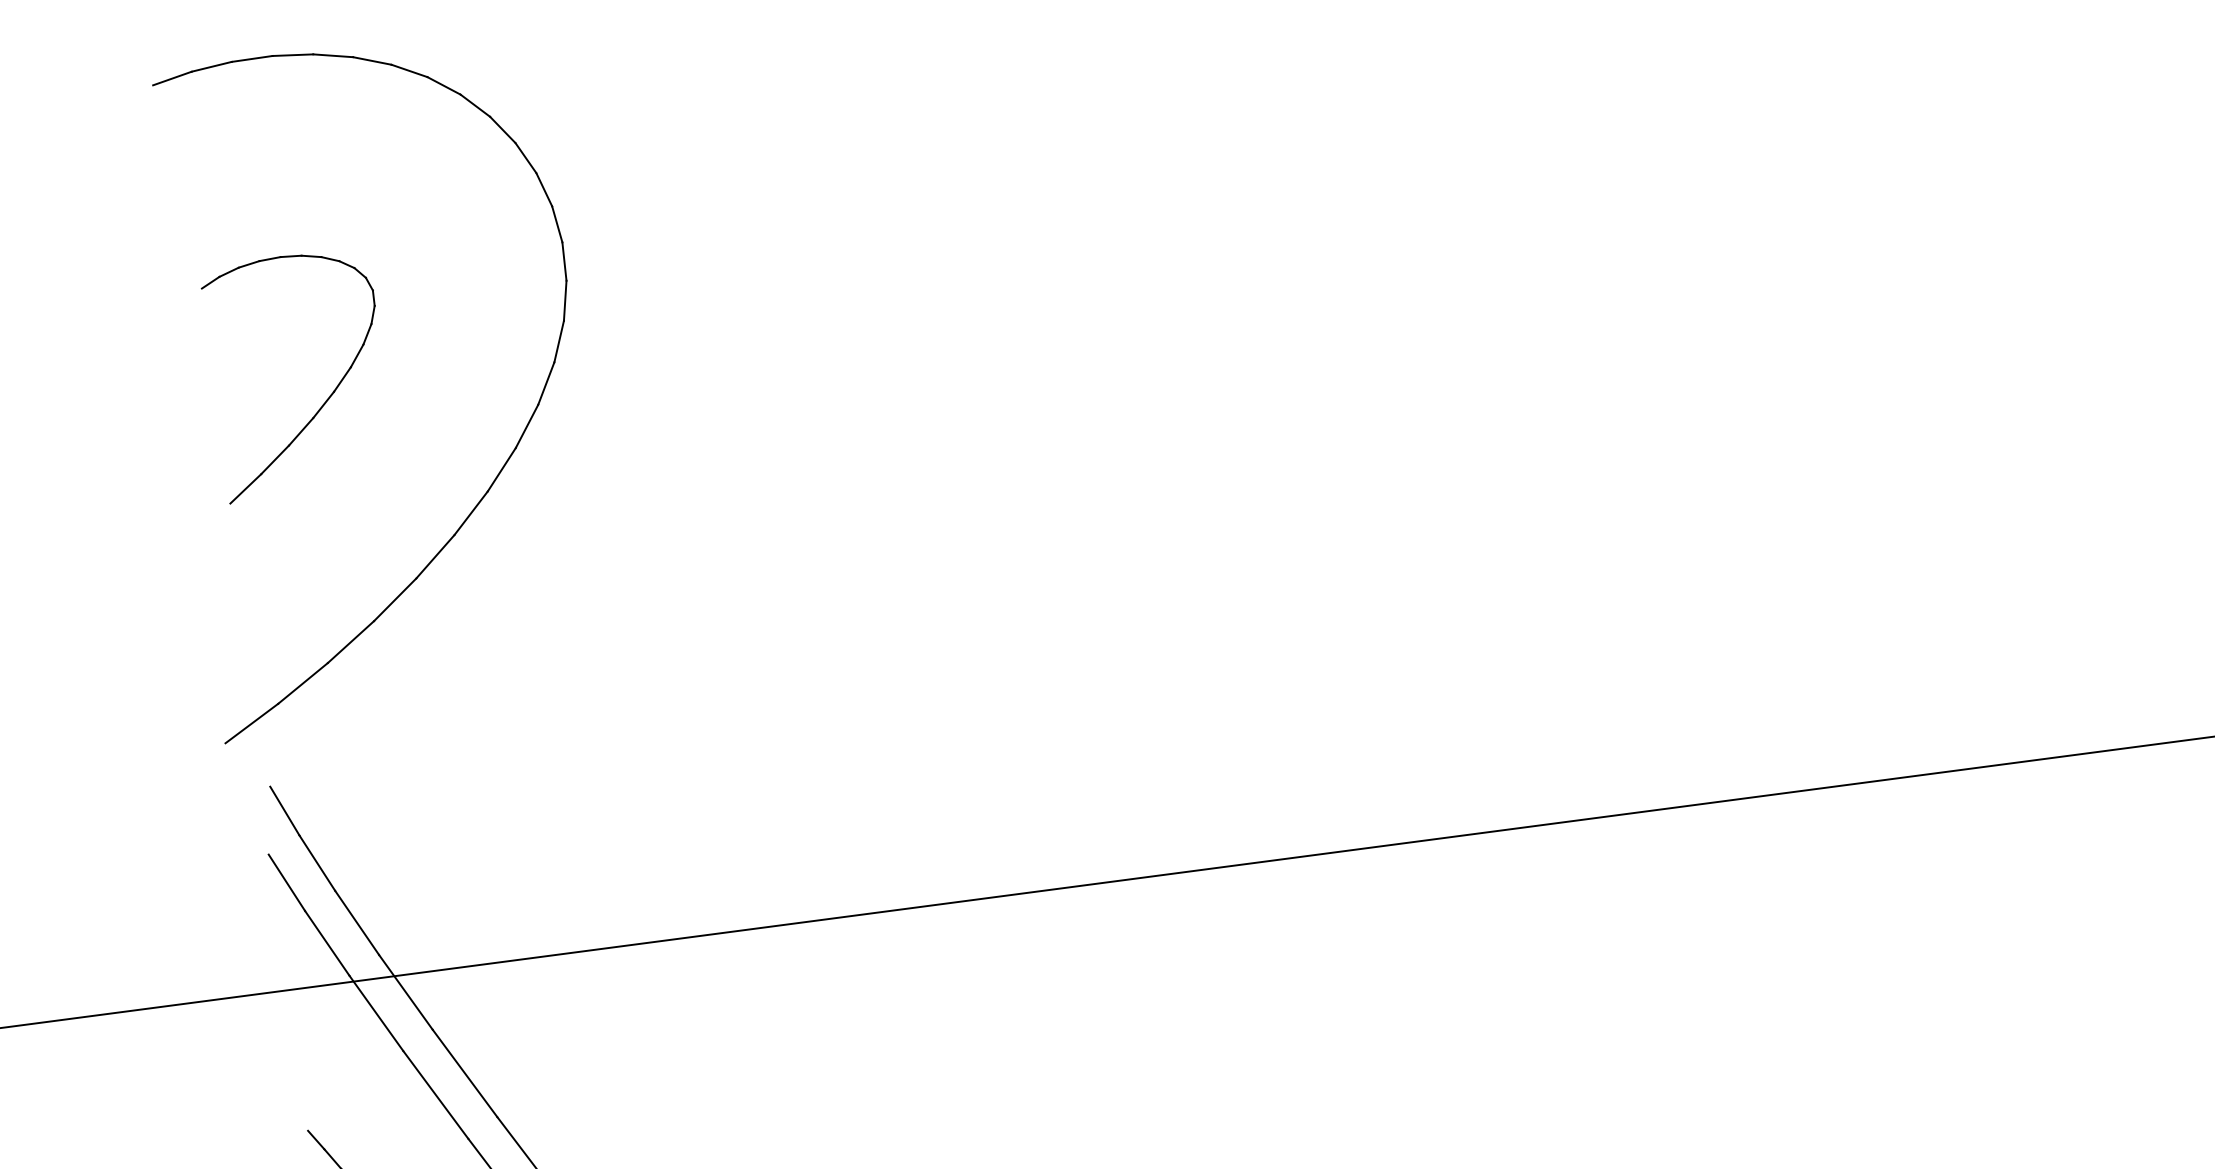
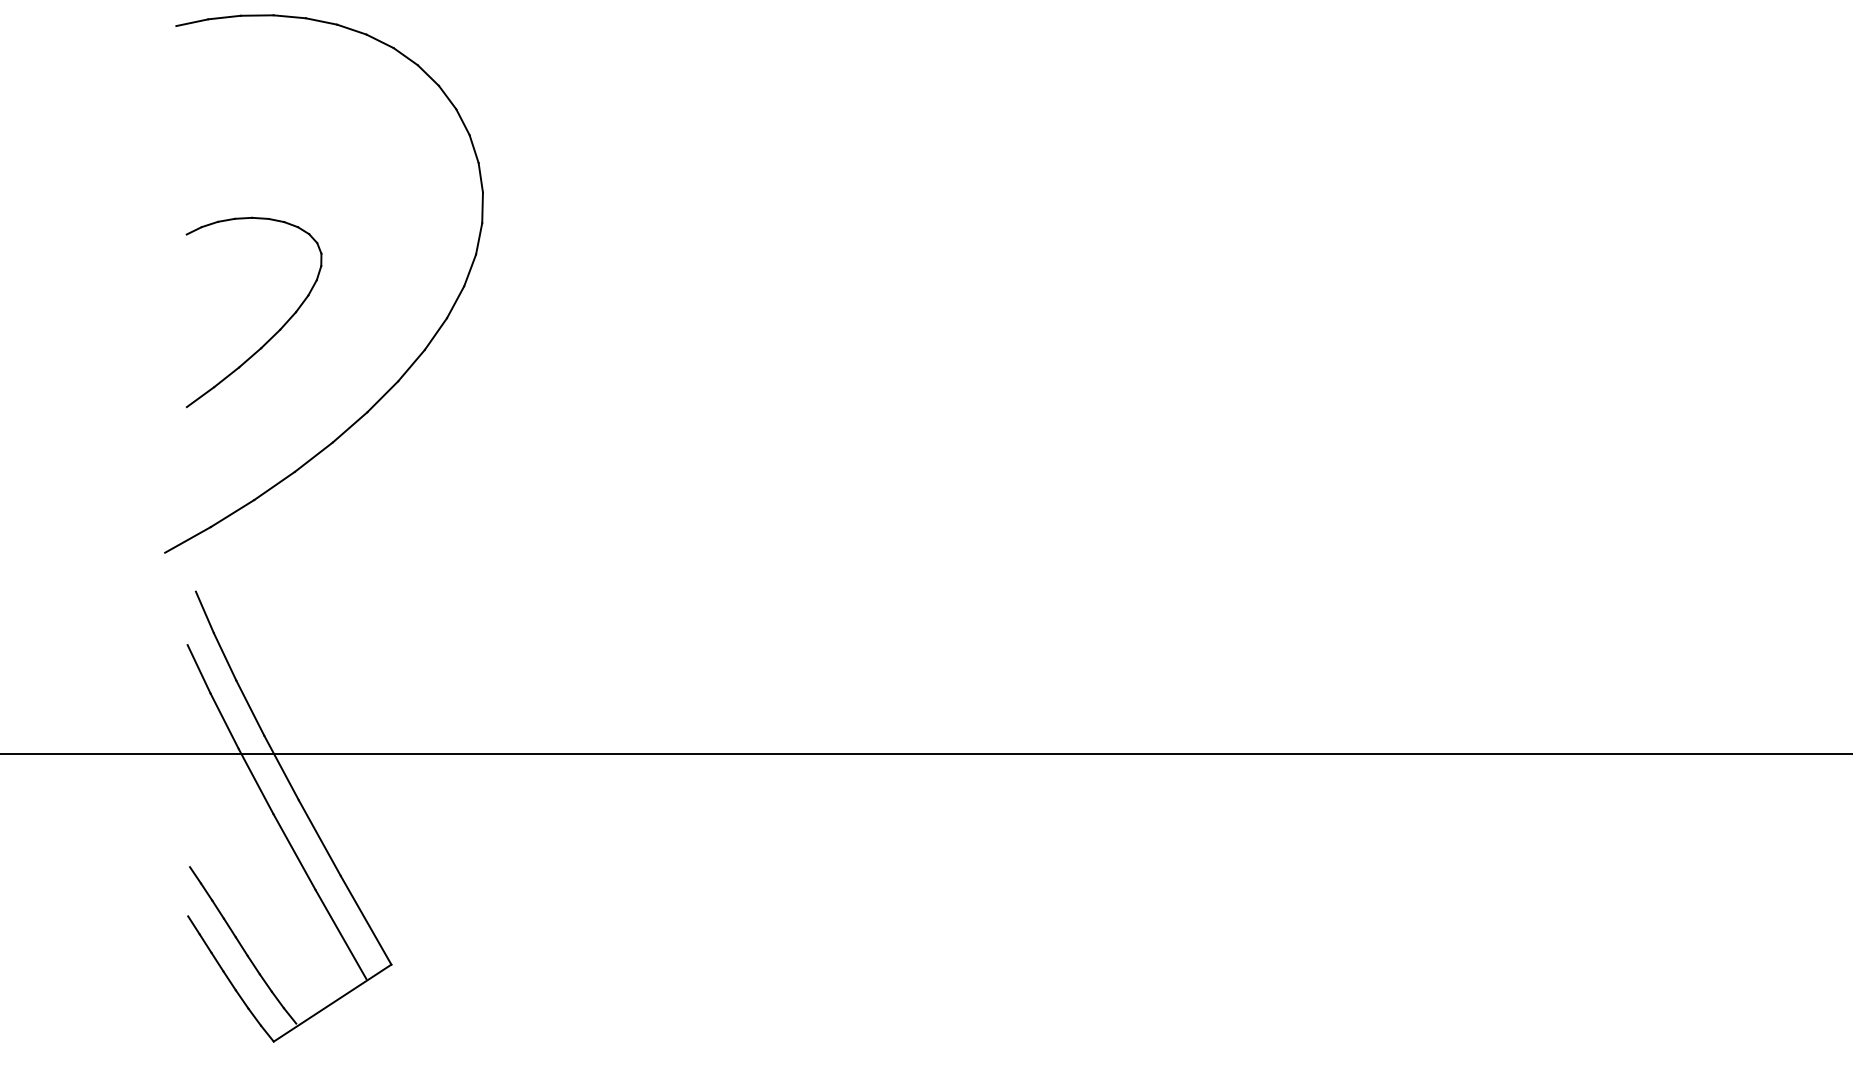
part: (327, 397) -> (274, 333), moved

